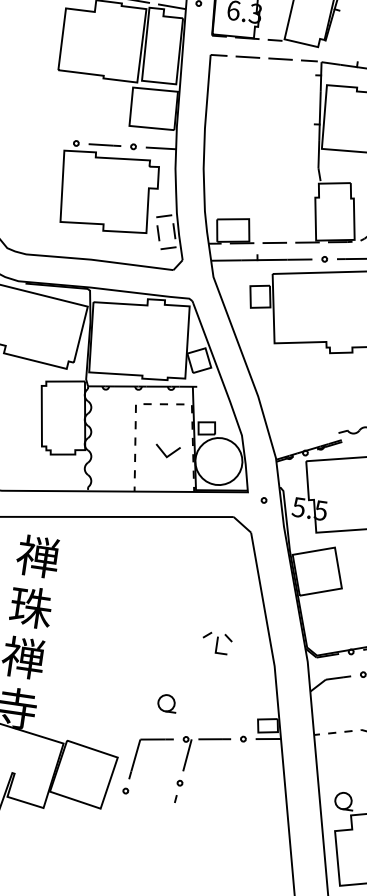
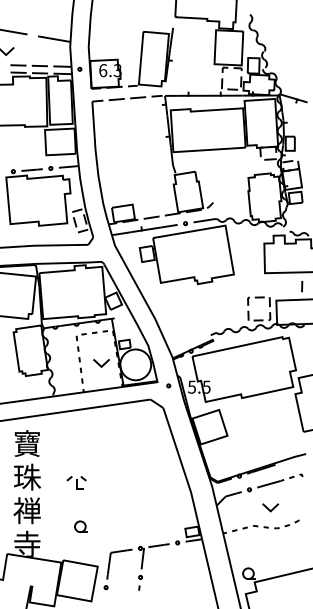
text: (36, 556) -> (26, 443), 禅 -> 寶
part: (217, 642) -> (76, 482), moved
part: (166, 702) -> (80, 526), moved

